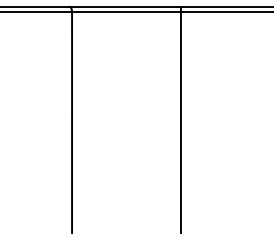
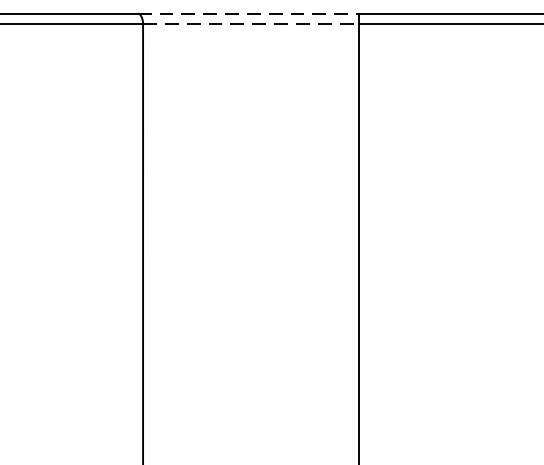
line: (125, 6) -> (249, 13), solid -> dashed
line: (126, 12) -> (251, 25), solid -> dashed

